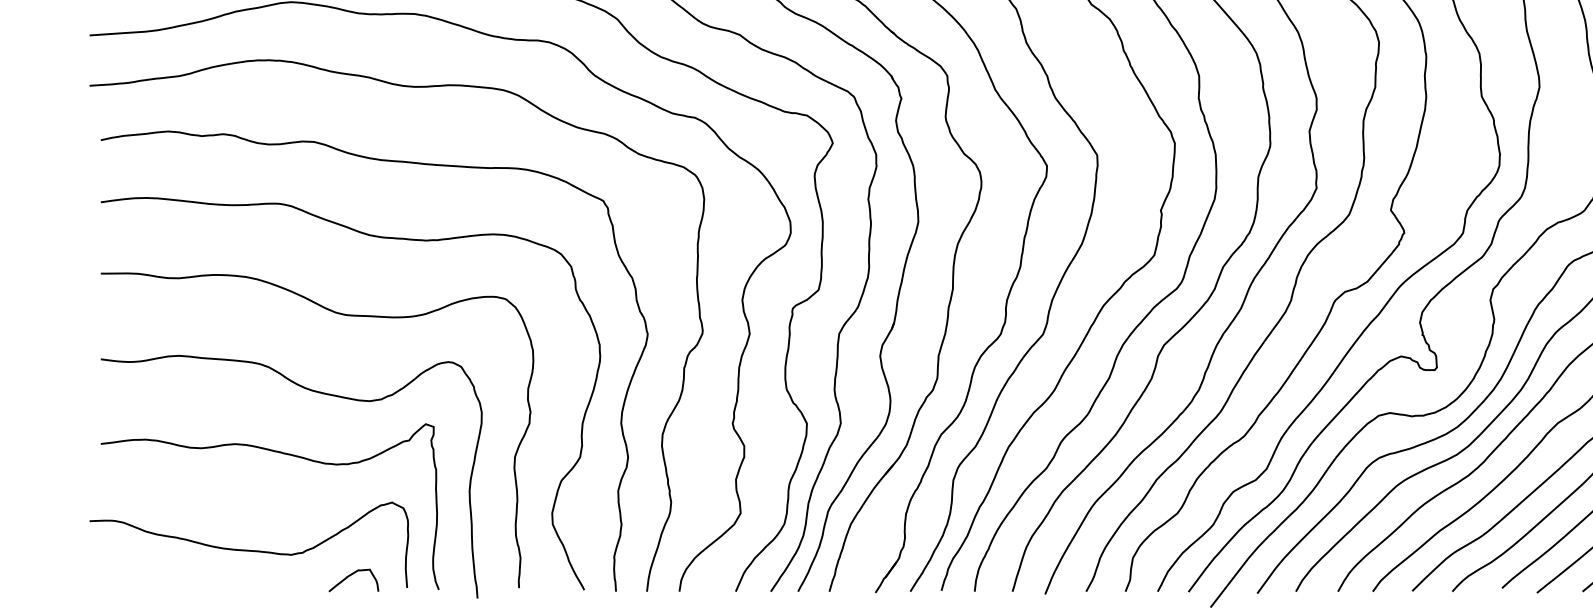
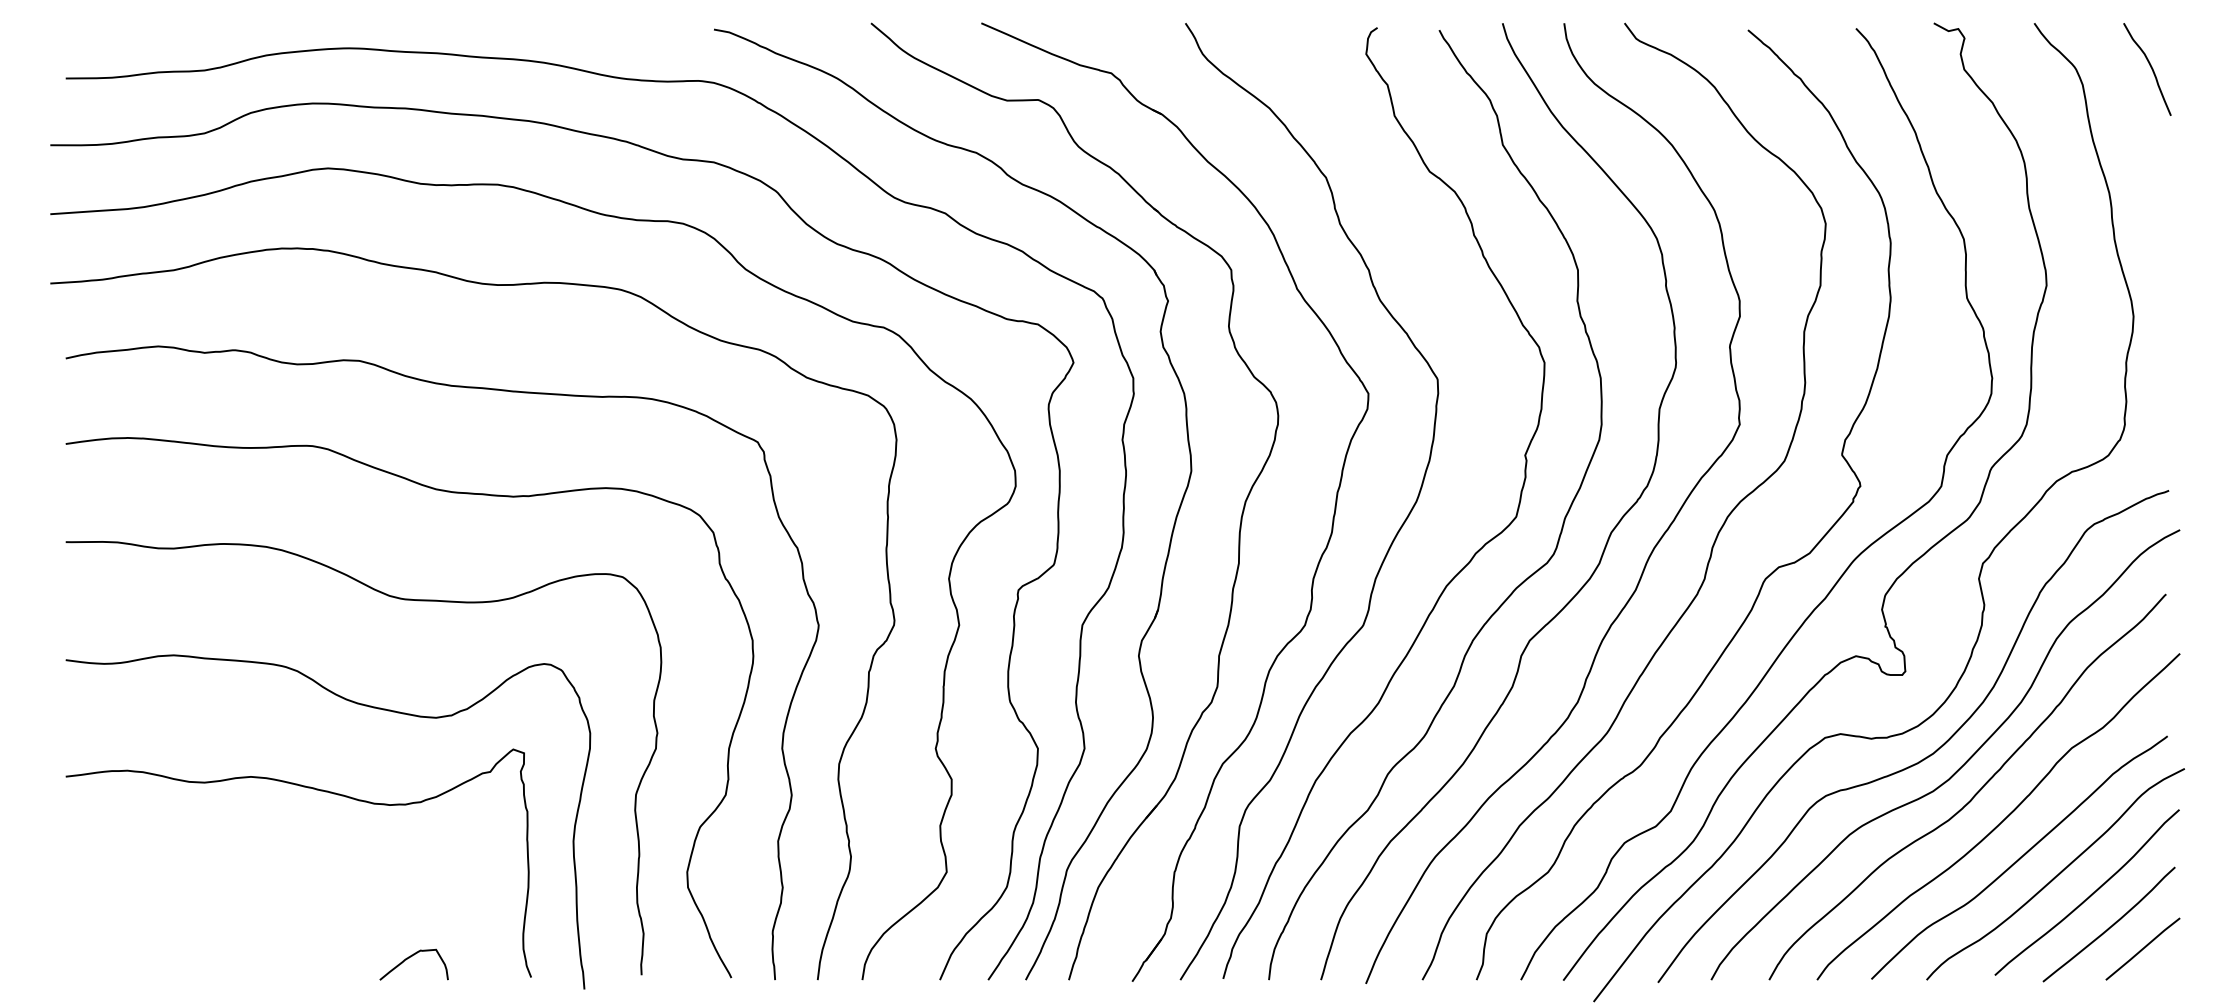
curve: (248, 549) -> (269, 922), removed

